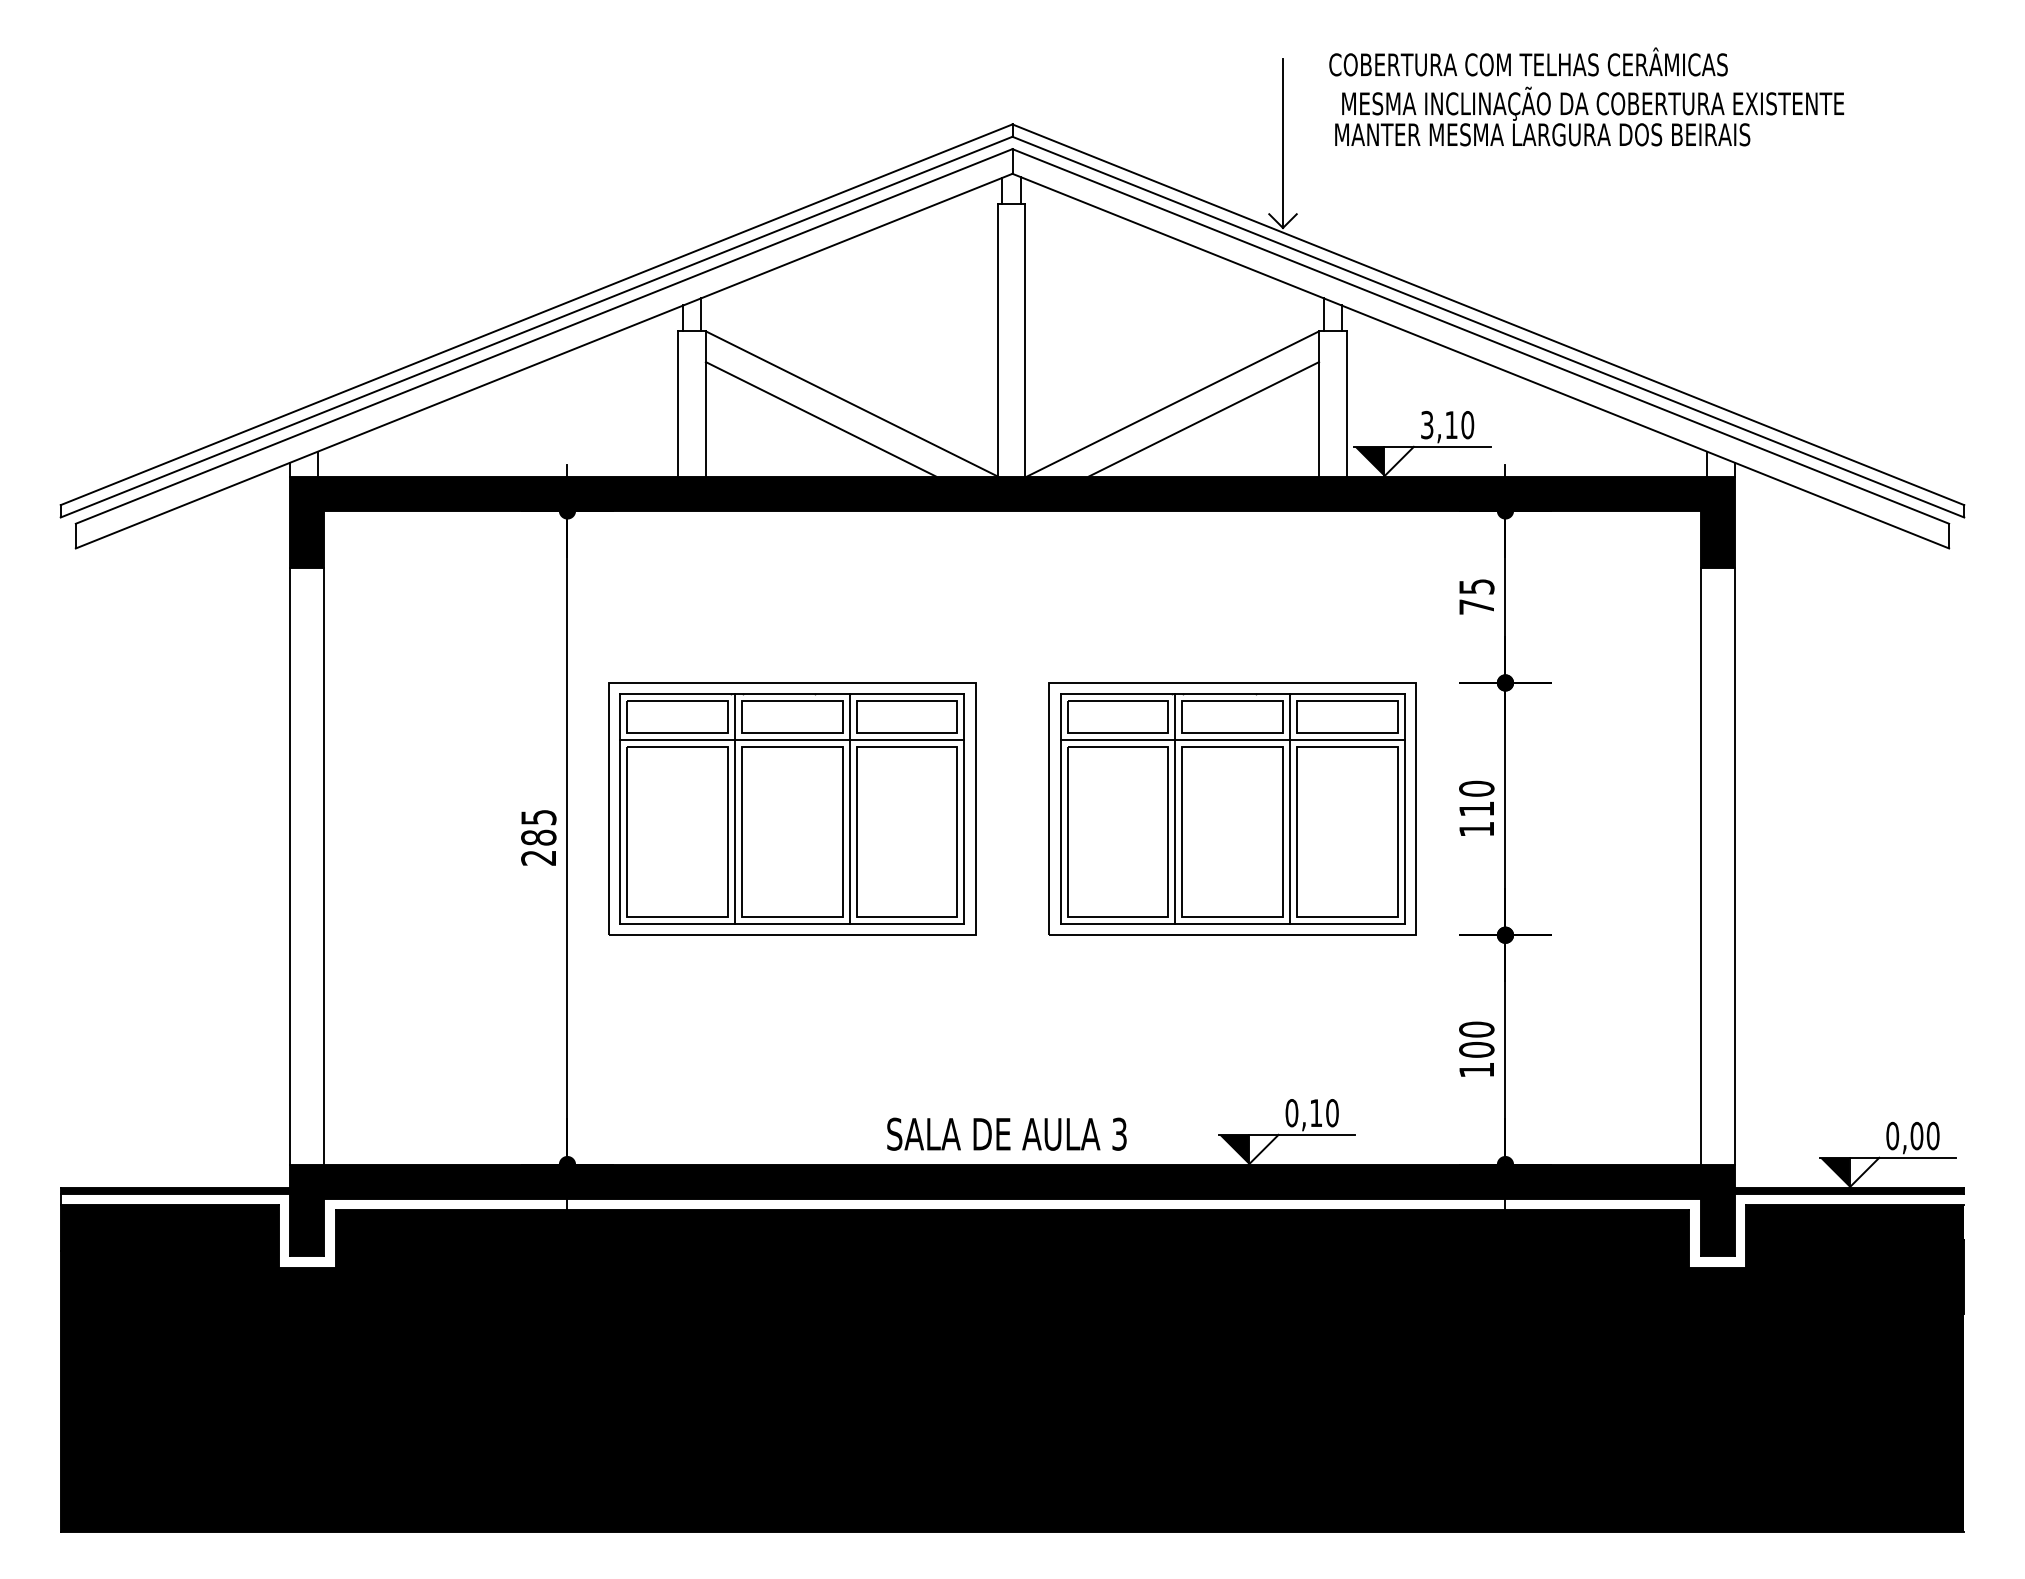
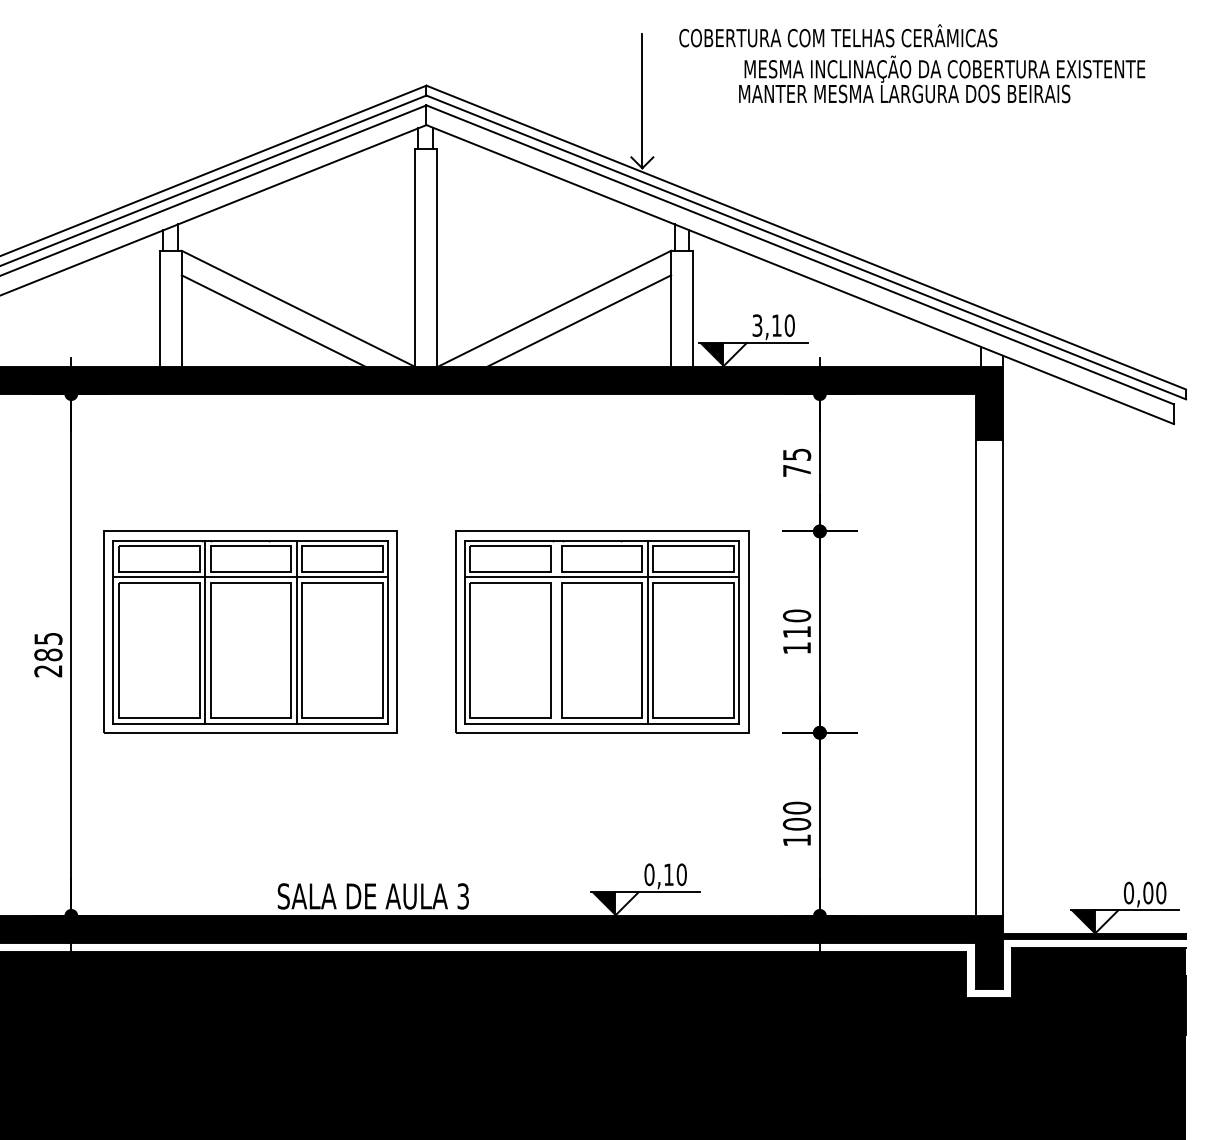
text: (1589, 116) -> (942, 79), moved
line: (1175, 808) -> (556, 631), removed
text: (1006, 1133) -> (373, 895), moved

